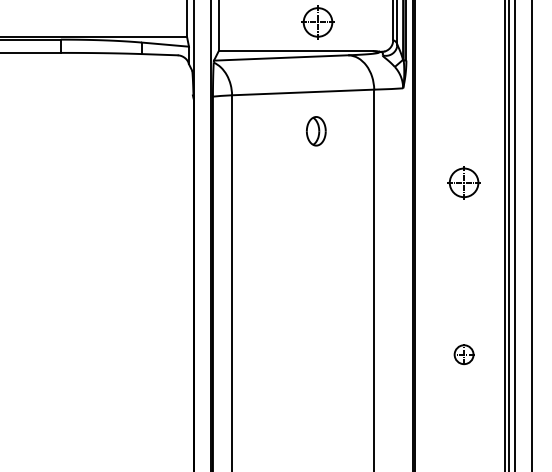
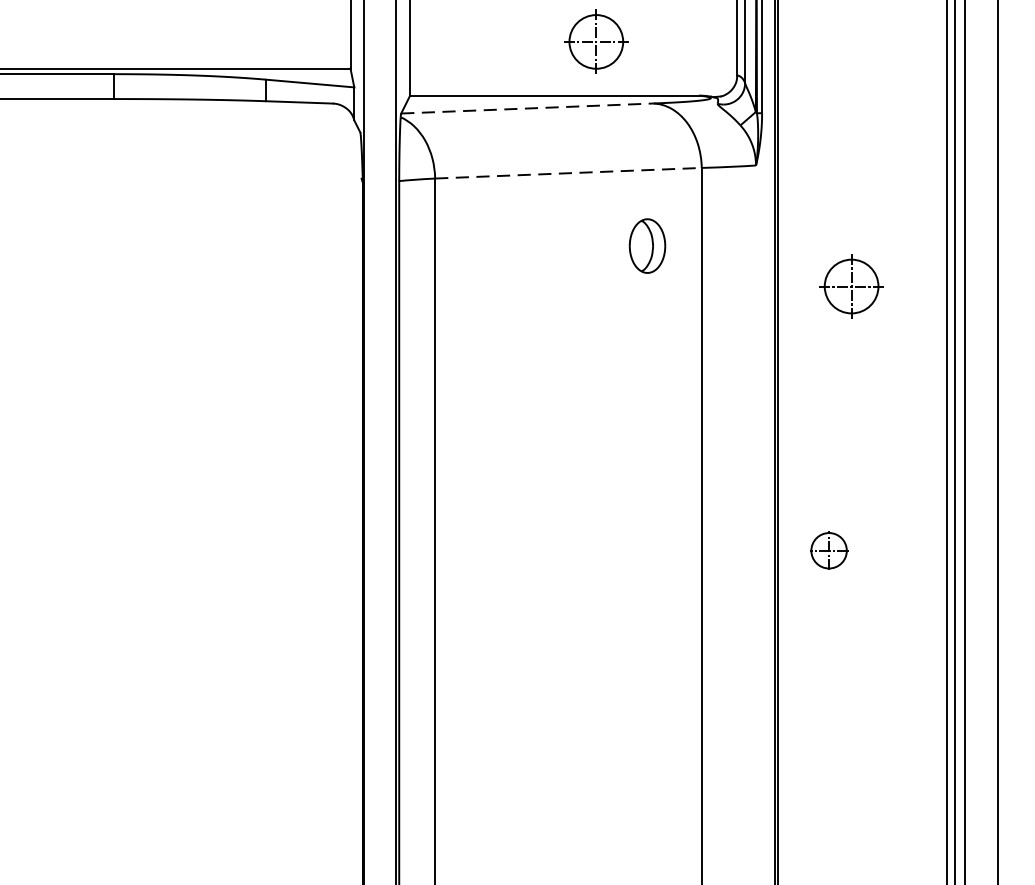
line: (281, 57) -> (527, 107), solid -> dashed
line: (303, 92) -> (569, 173), solid -> dashed
part: (316, 131) -> (647, 246), moved
part: (463, 182) -> (850, 285), moved
part: (463, 354) -> (827, 550), moved

